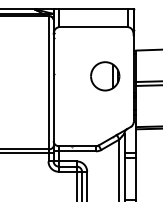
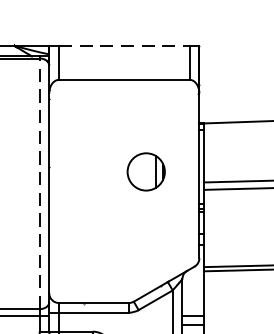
line: (93, 9) -> (124, 46), solid -> dashed
part: (105, 76) -> (146, 172), size x0.7
line: (48, 82) -> (39, 183), solid -> dashed

